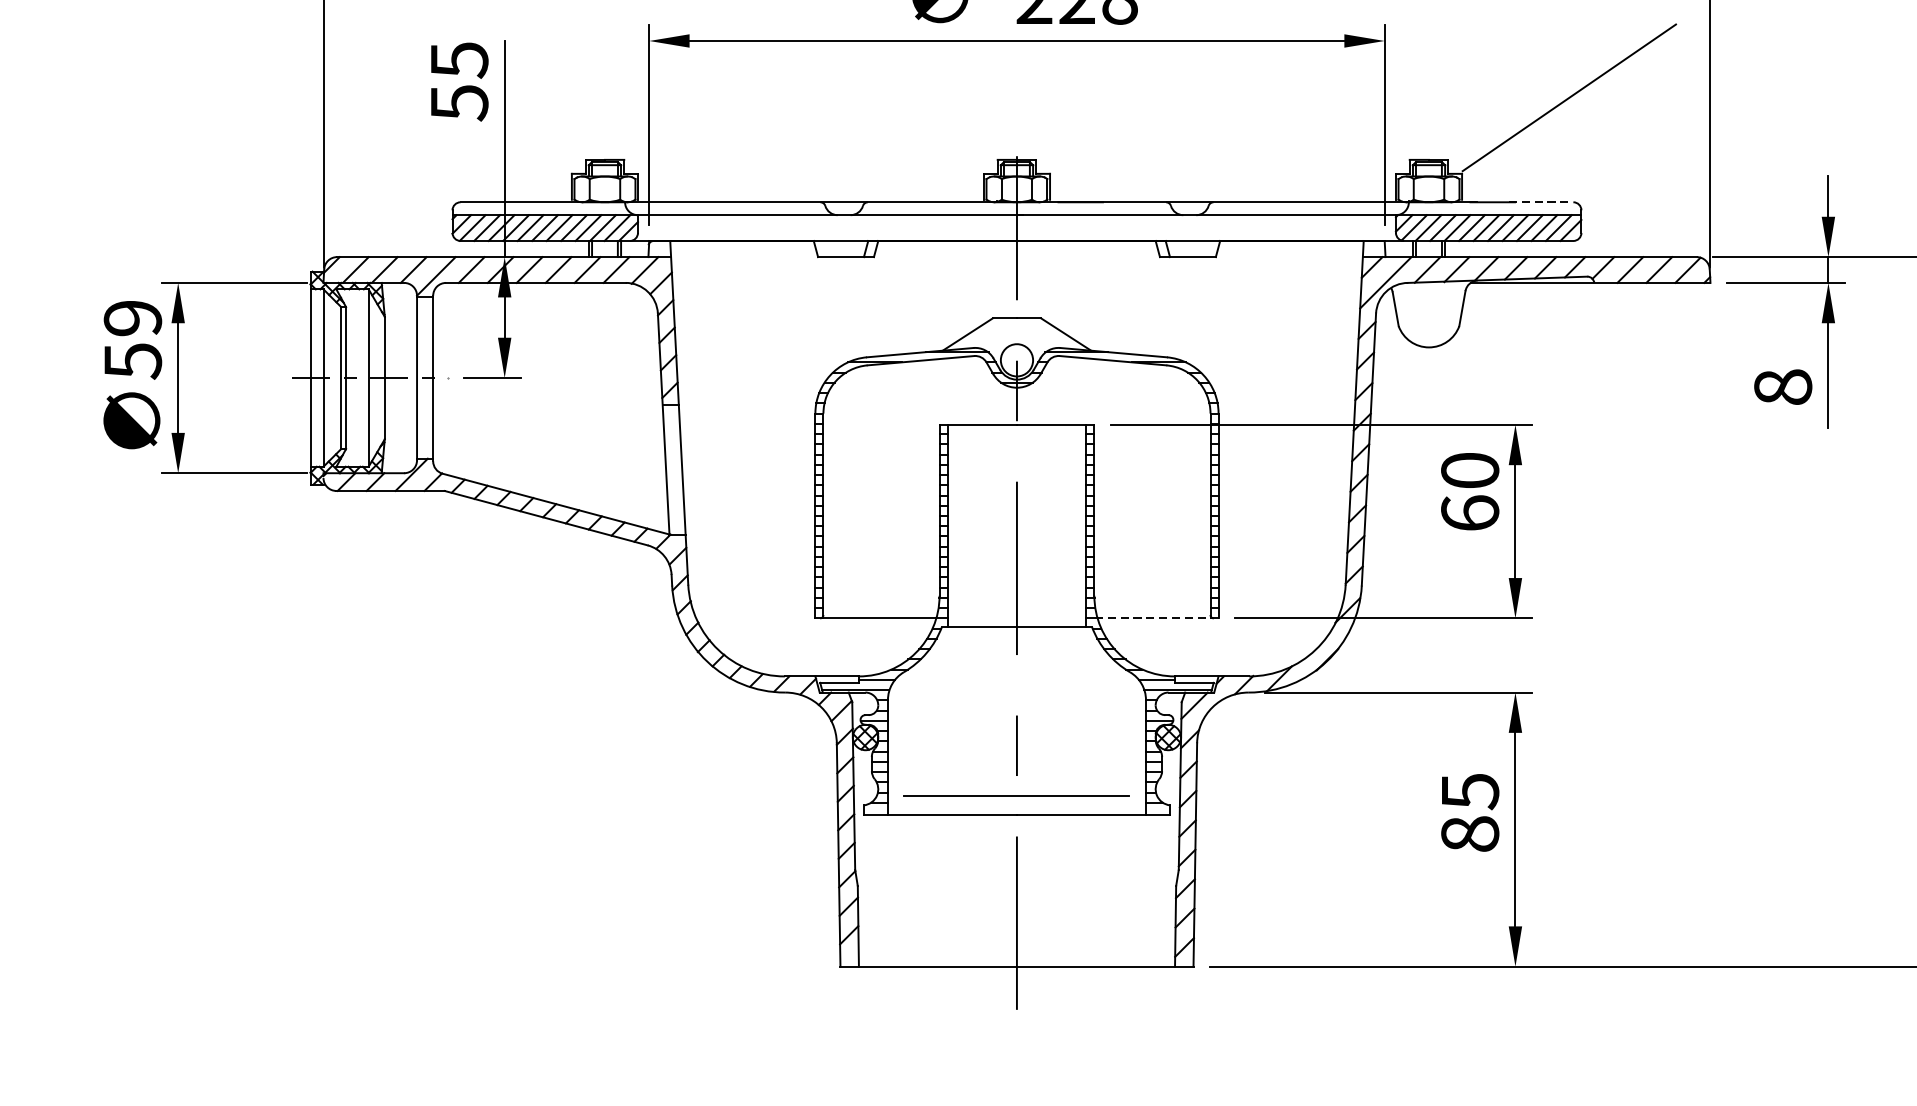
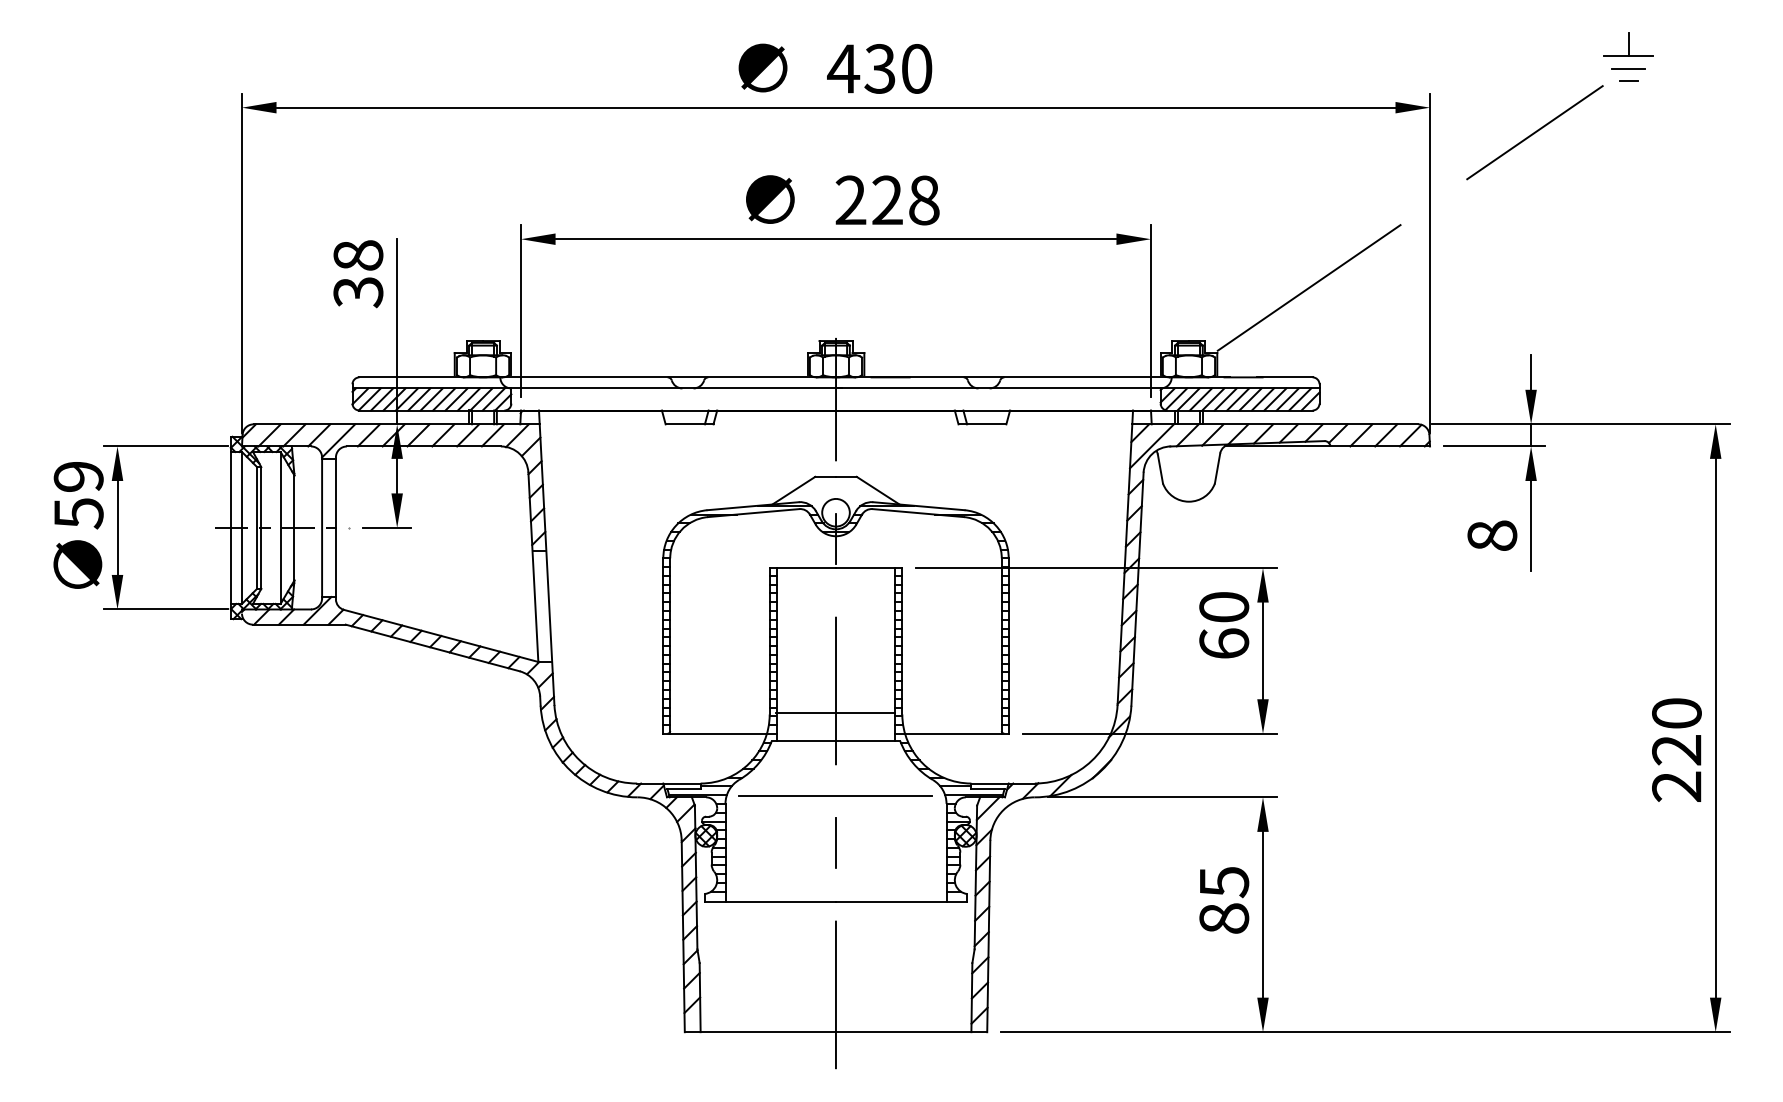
text: (459, 82) -> (358, 274), 55 -> 38
line: (1541, 202) -> (1285, 377), dashed -> solid
line: (1016, 594) -> (835, 713), added
line: (1157, 618) -> (956, 733), dashed -> solid
line: (1016, 795) -> (835, 795), moved

